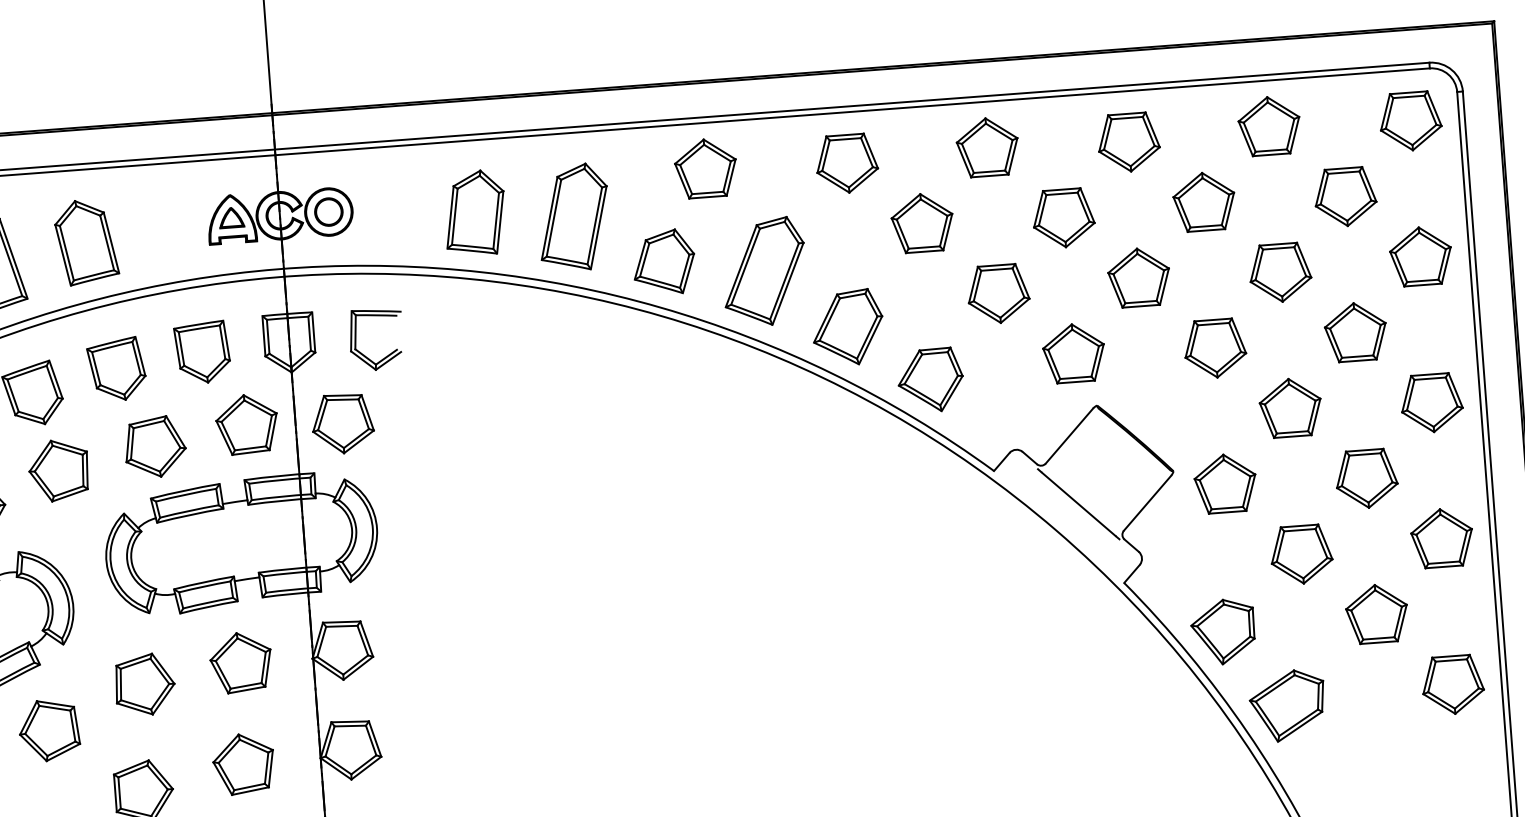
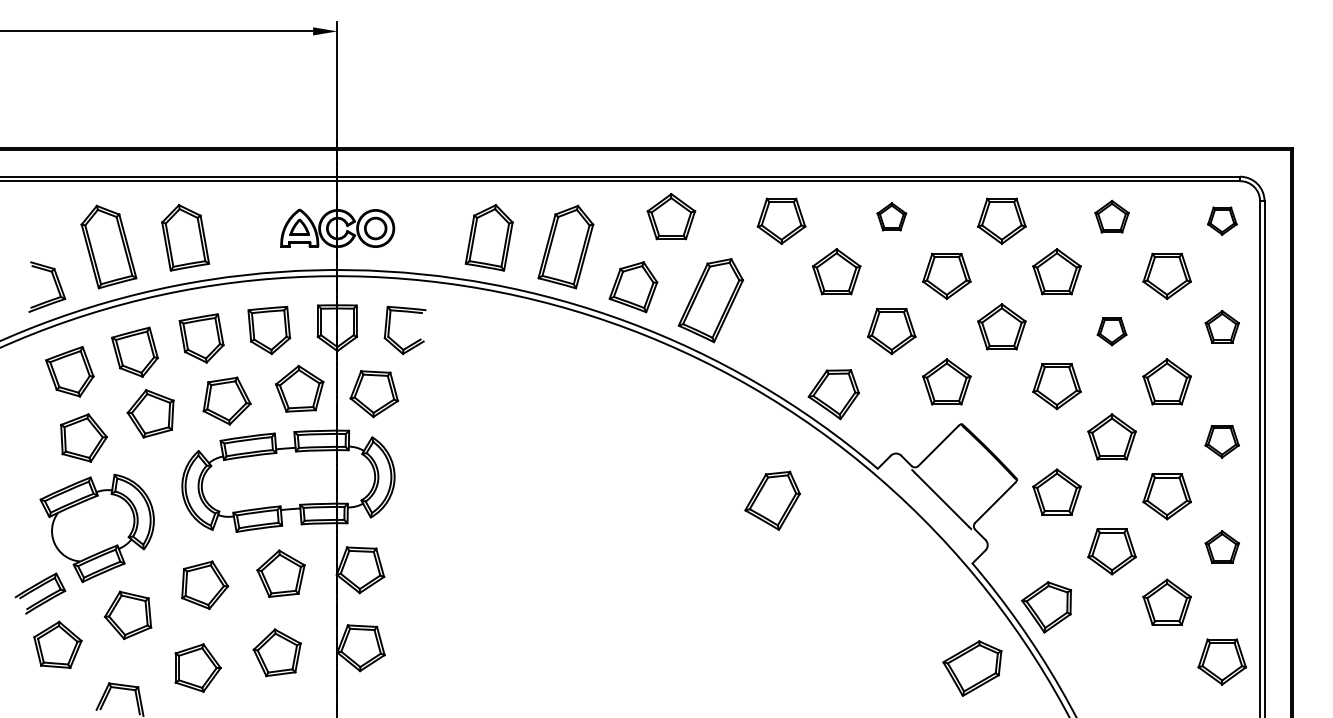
part: (1410, 120) -> (1222, 220), size x0.6
part: (1268, 125) -> (1111, 216), size x0.7
part: (987, 147) -> (891, 216), size x0.6
part: (1421, 255) -> (1222, 326), size x0.7
part: (1279, 273) -> (1111, 331), size x0.6
part: (847, 327) -> (772, 500), moved
part: (1430, 403) -> (1221, 441), size x0.7
part: (1442, 537) -> (1222, 546), size x0.7
part: (1287, 705) -> (972, 668), moved

